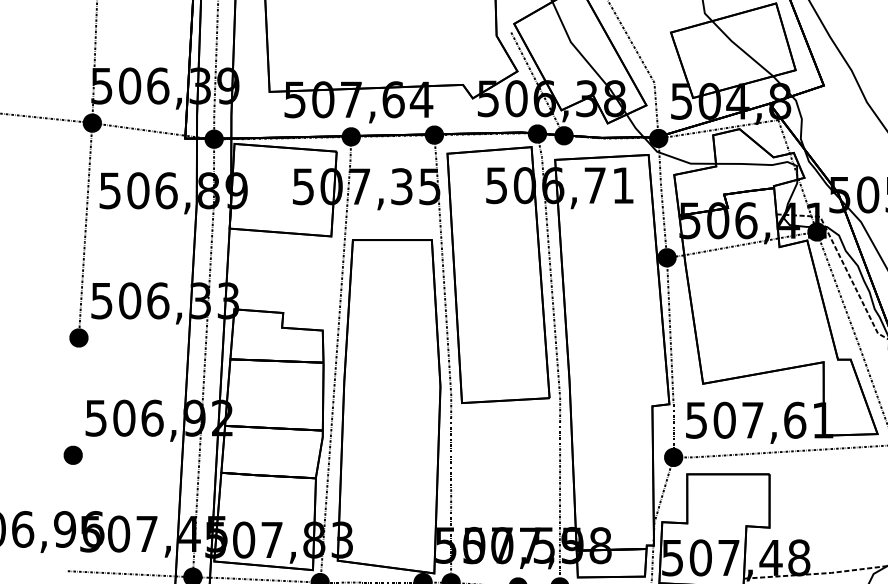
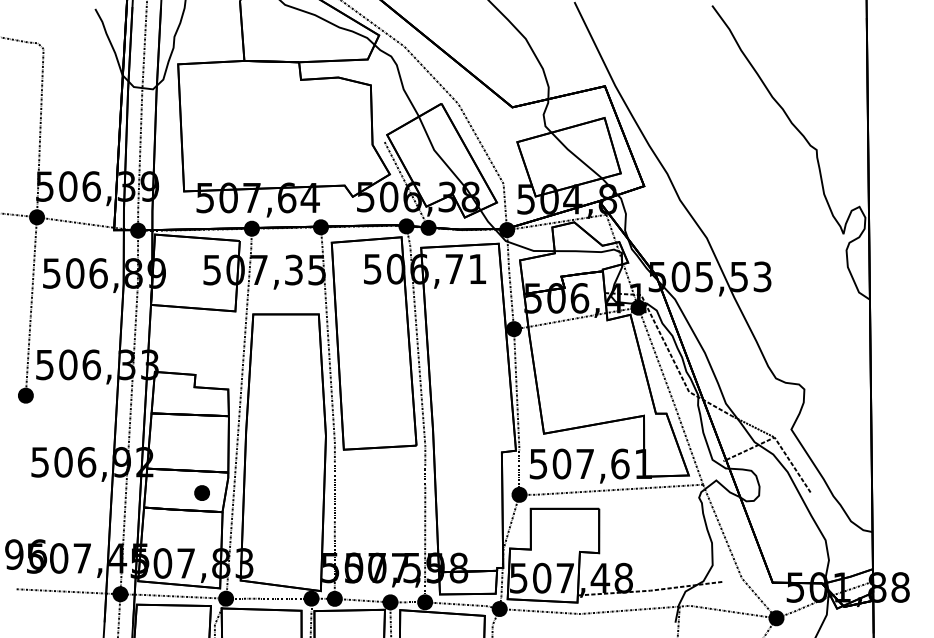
part: (72, 454) -> (201, 492), moved

